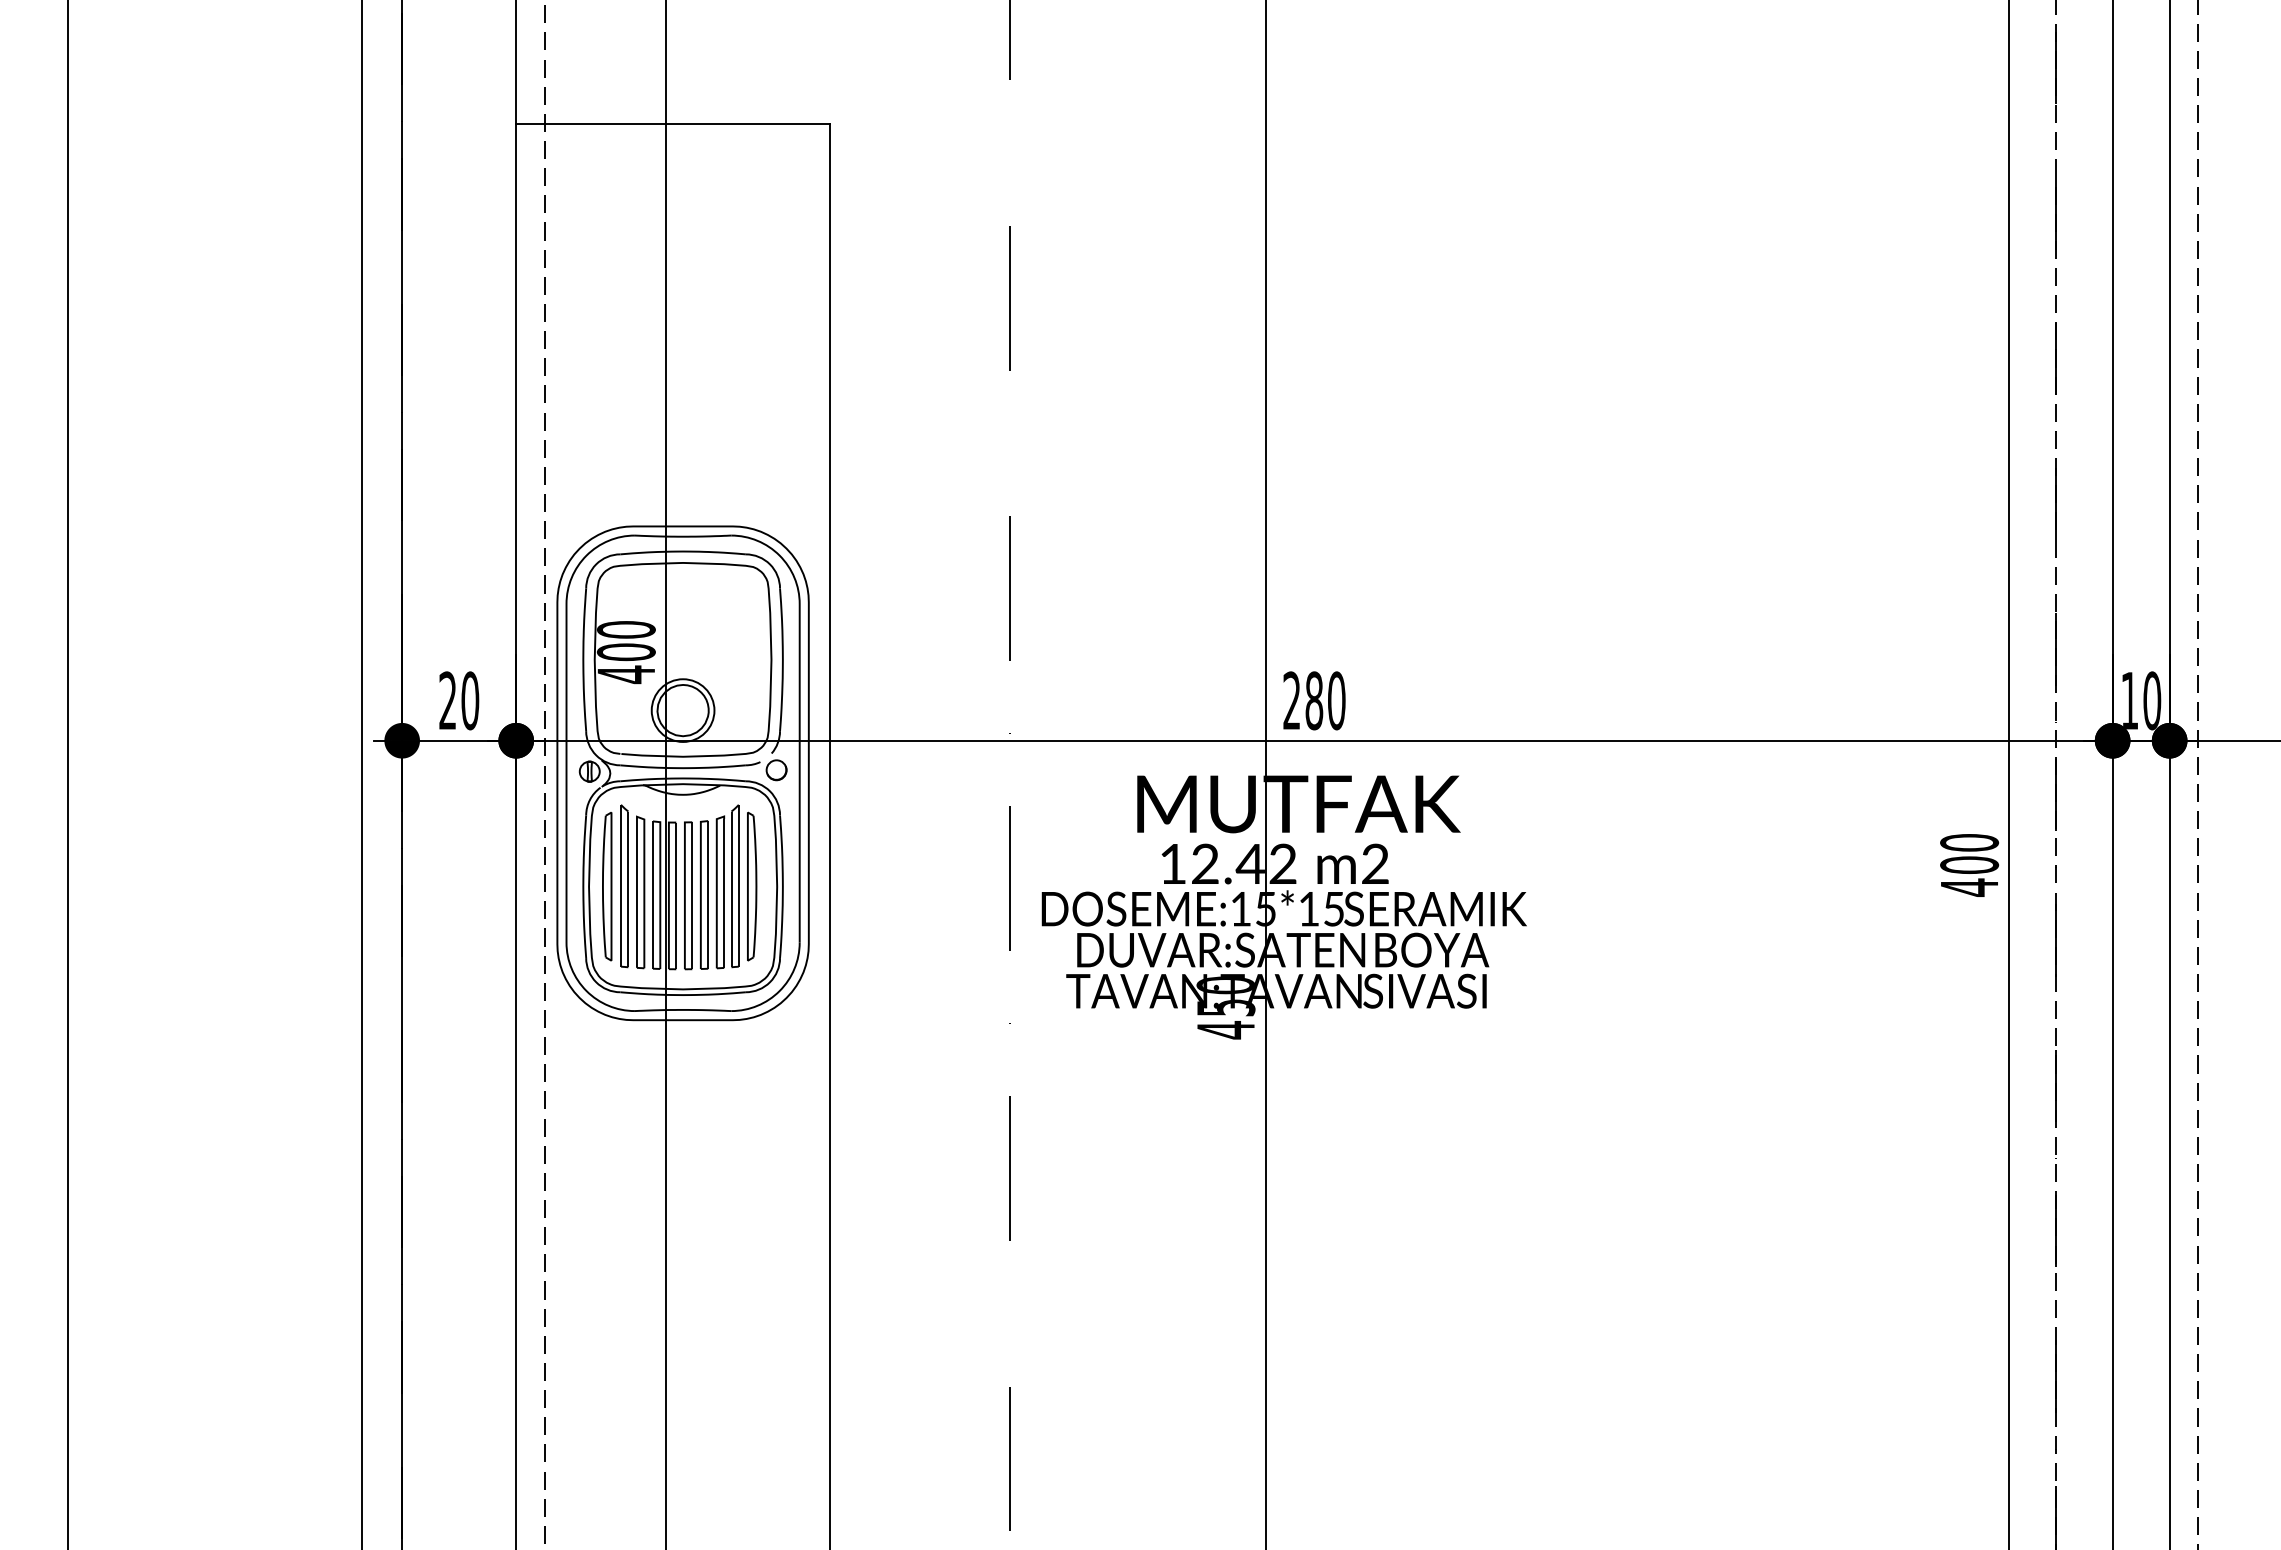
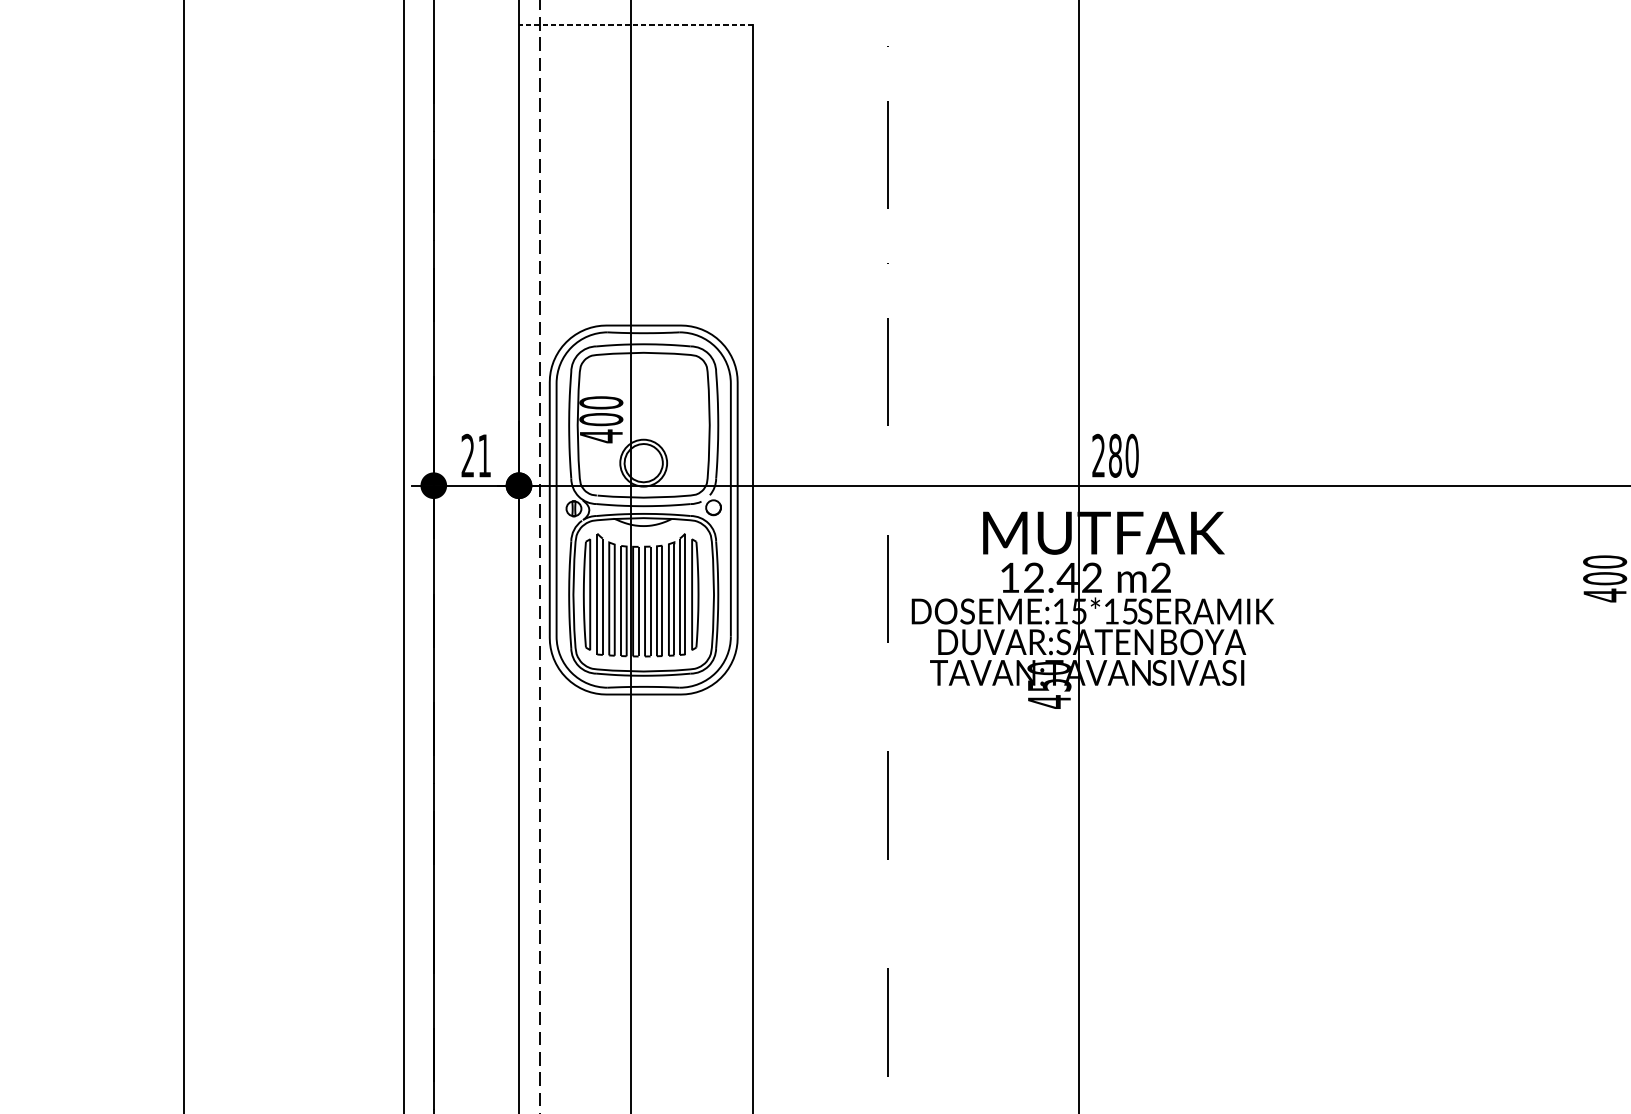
line: (673, 124) -> (636, 25), solid -> dashed
text: (470, 700) -> (484, 455), 20 -> 21

